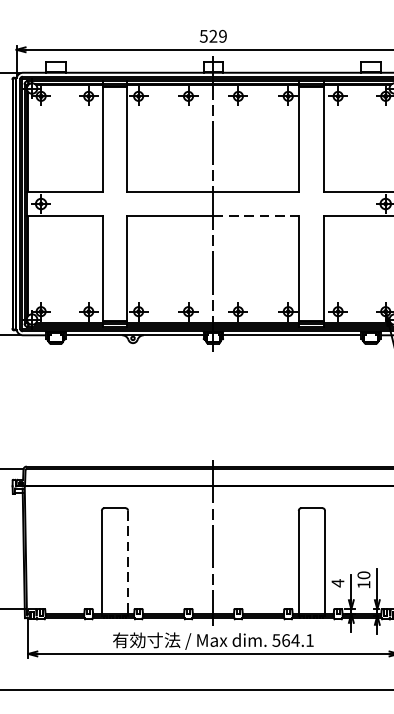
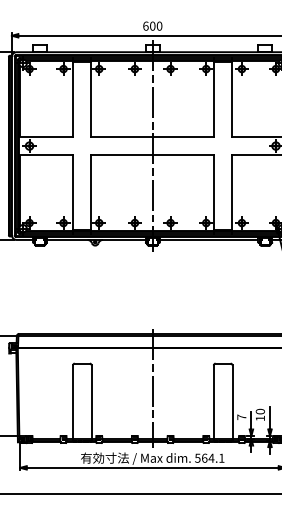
text: (213, 35) -> (152, 25), 529 -> 600
line: (256, 217) -> (183, 155), dashed -> solid
line: (127, 563) -> (91, 403), dashed -> solid
text: (337, 583) -> (241, 417), 4 -> 7

